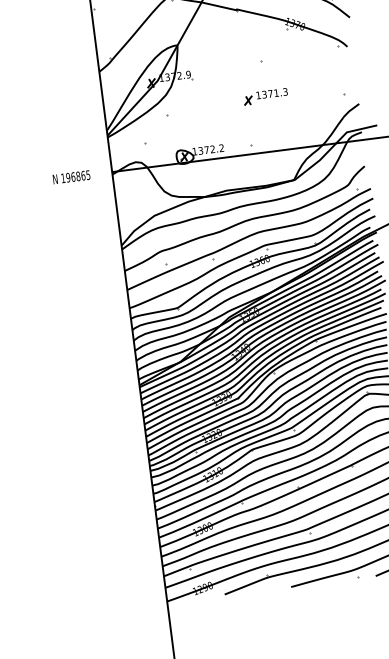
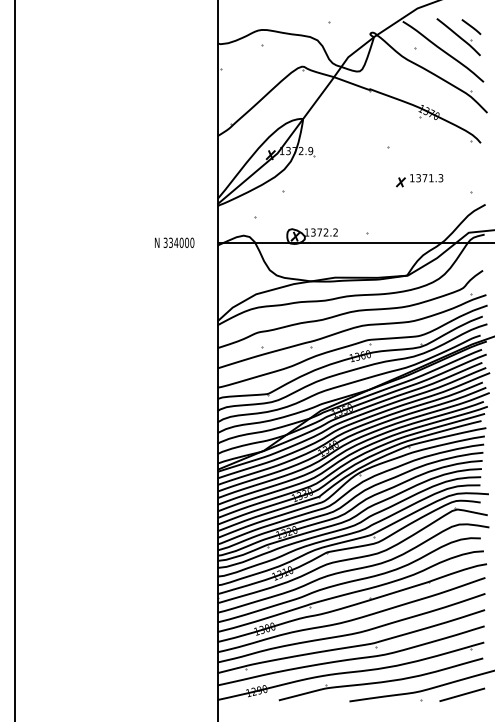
part: (265, 96) -> (419, 180), moved
text: (75, 176) -> (178, 242), 196865 -> 334000

